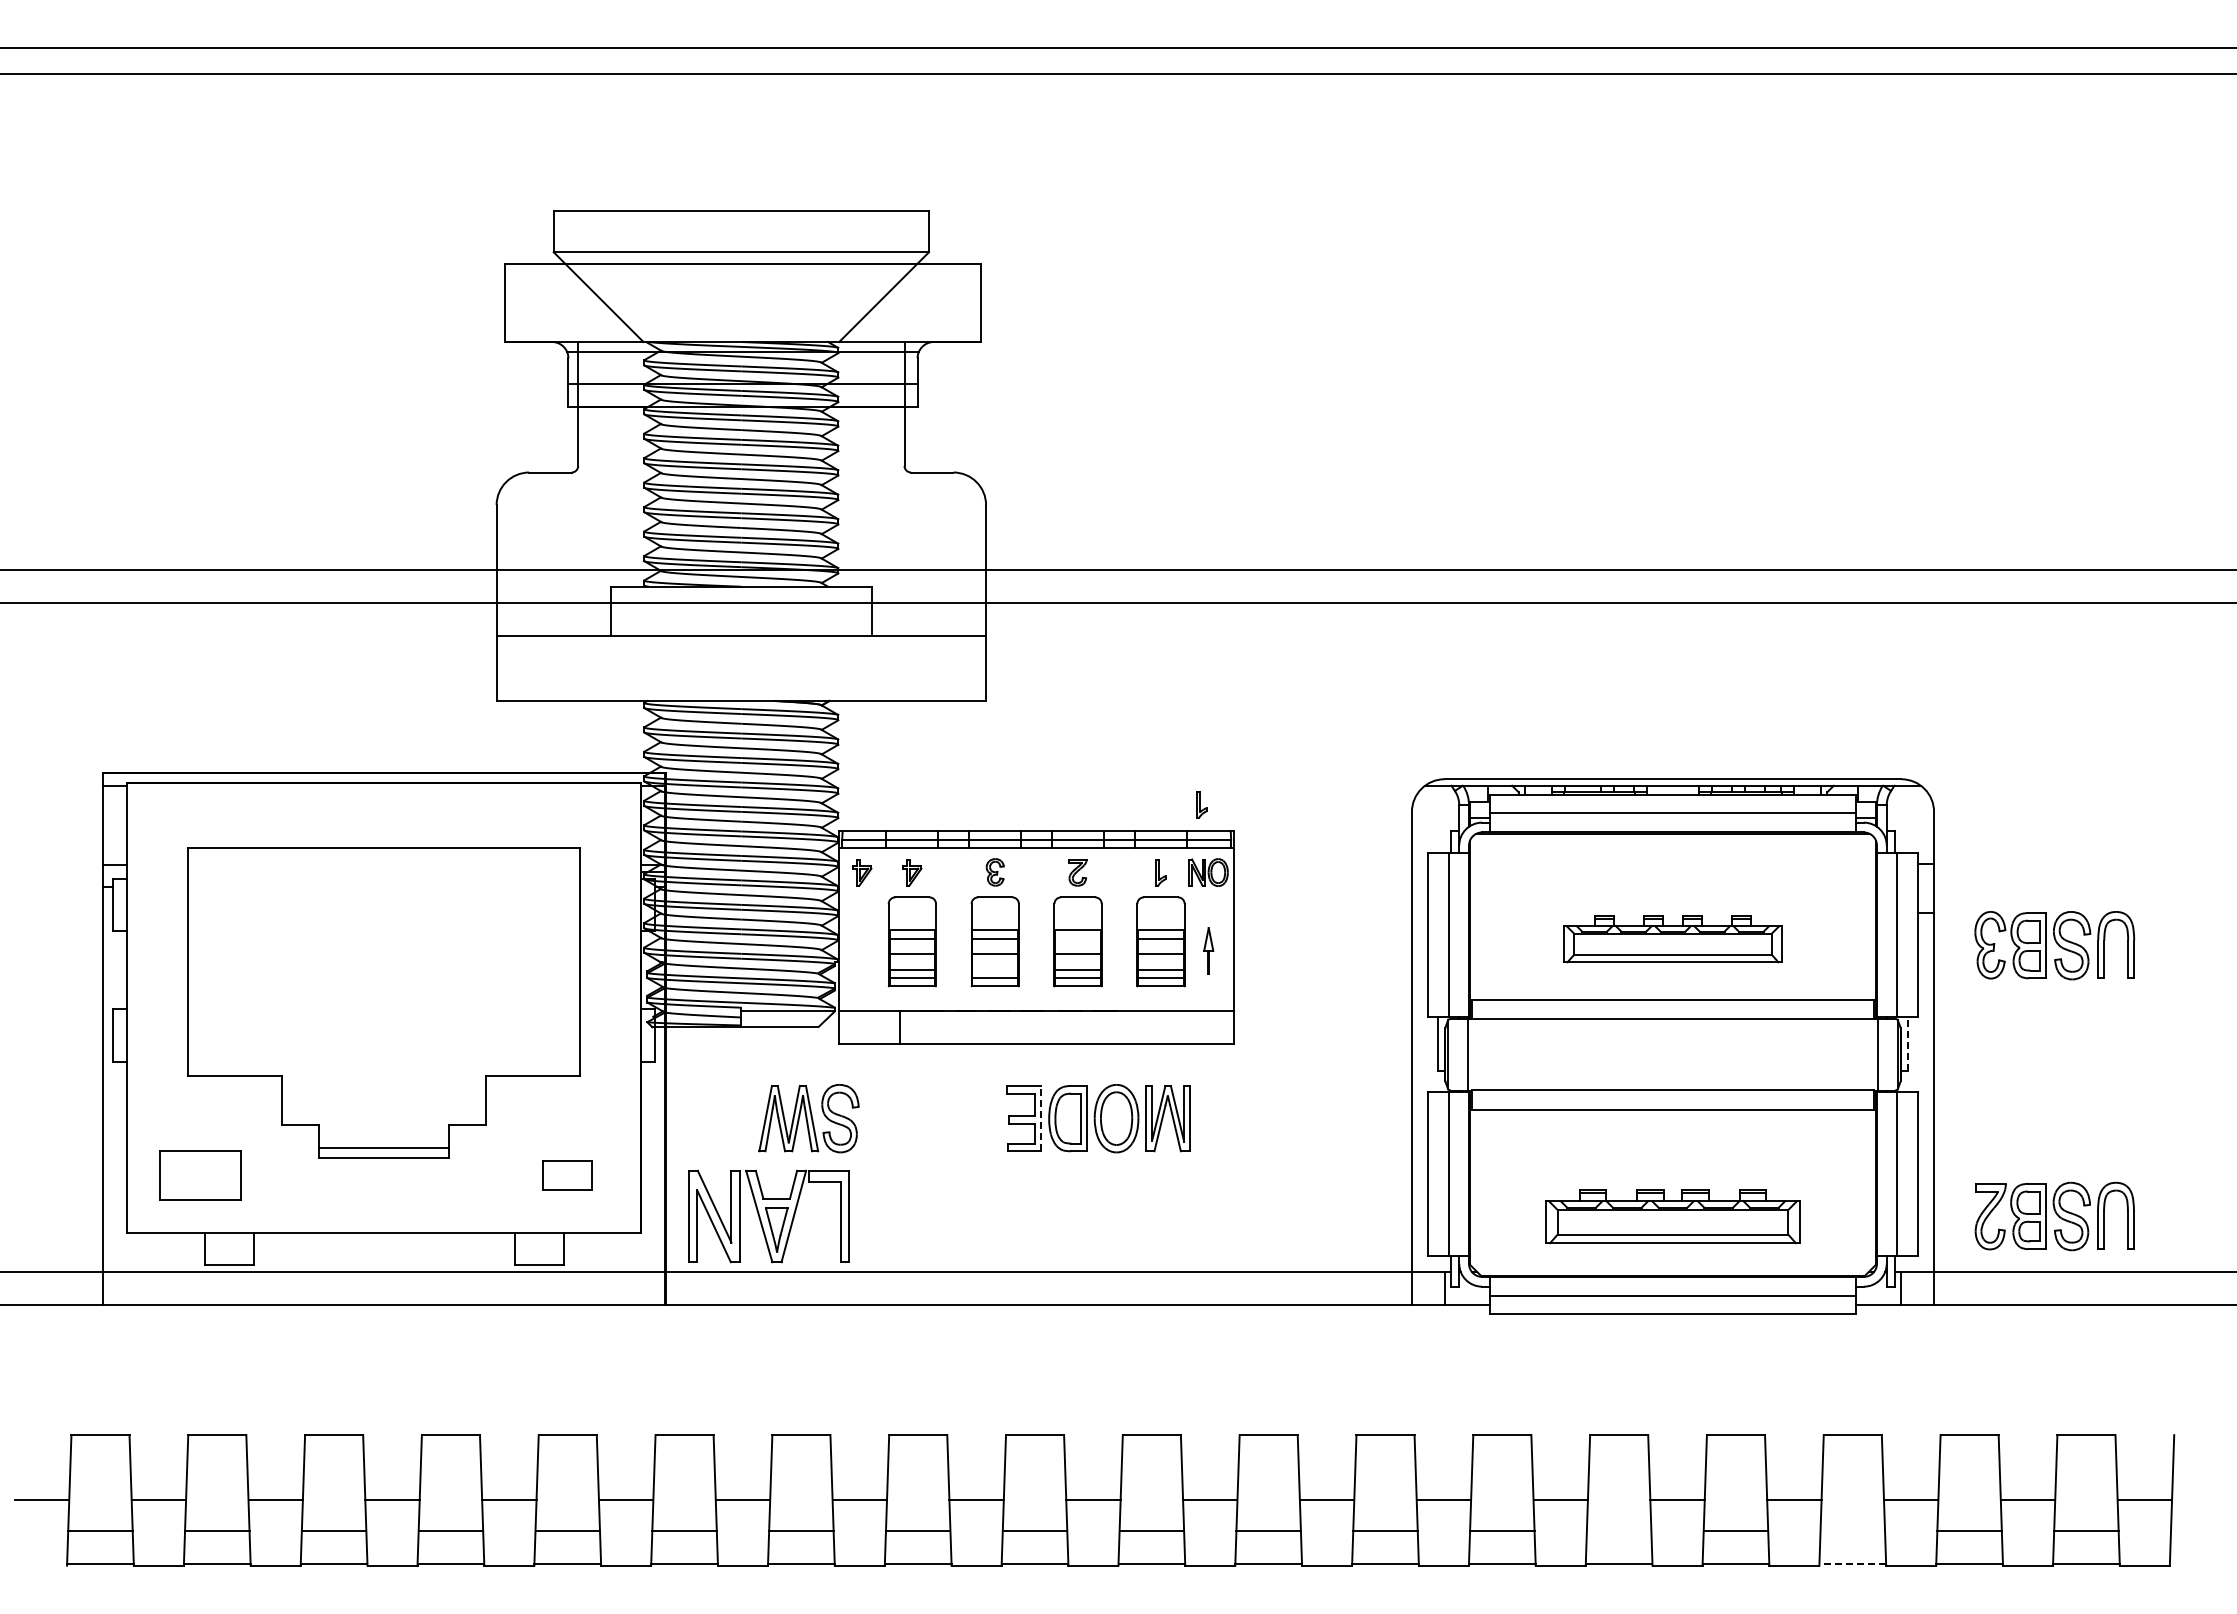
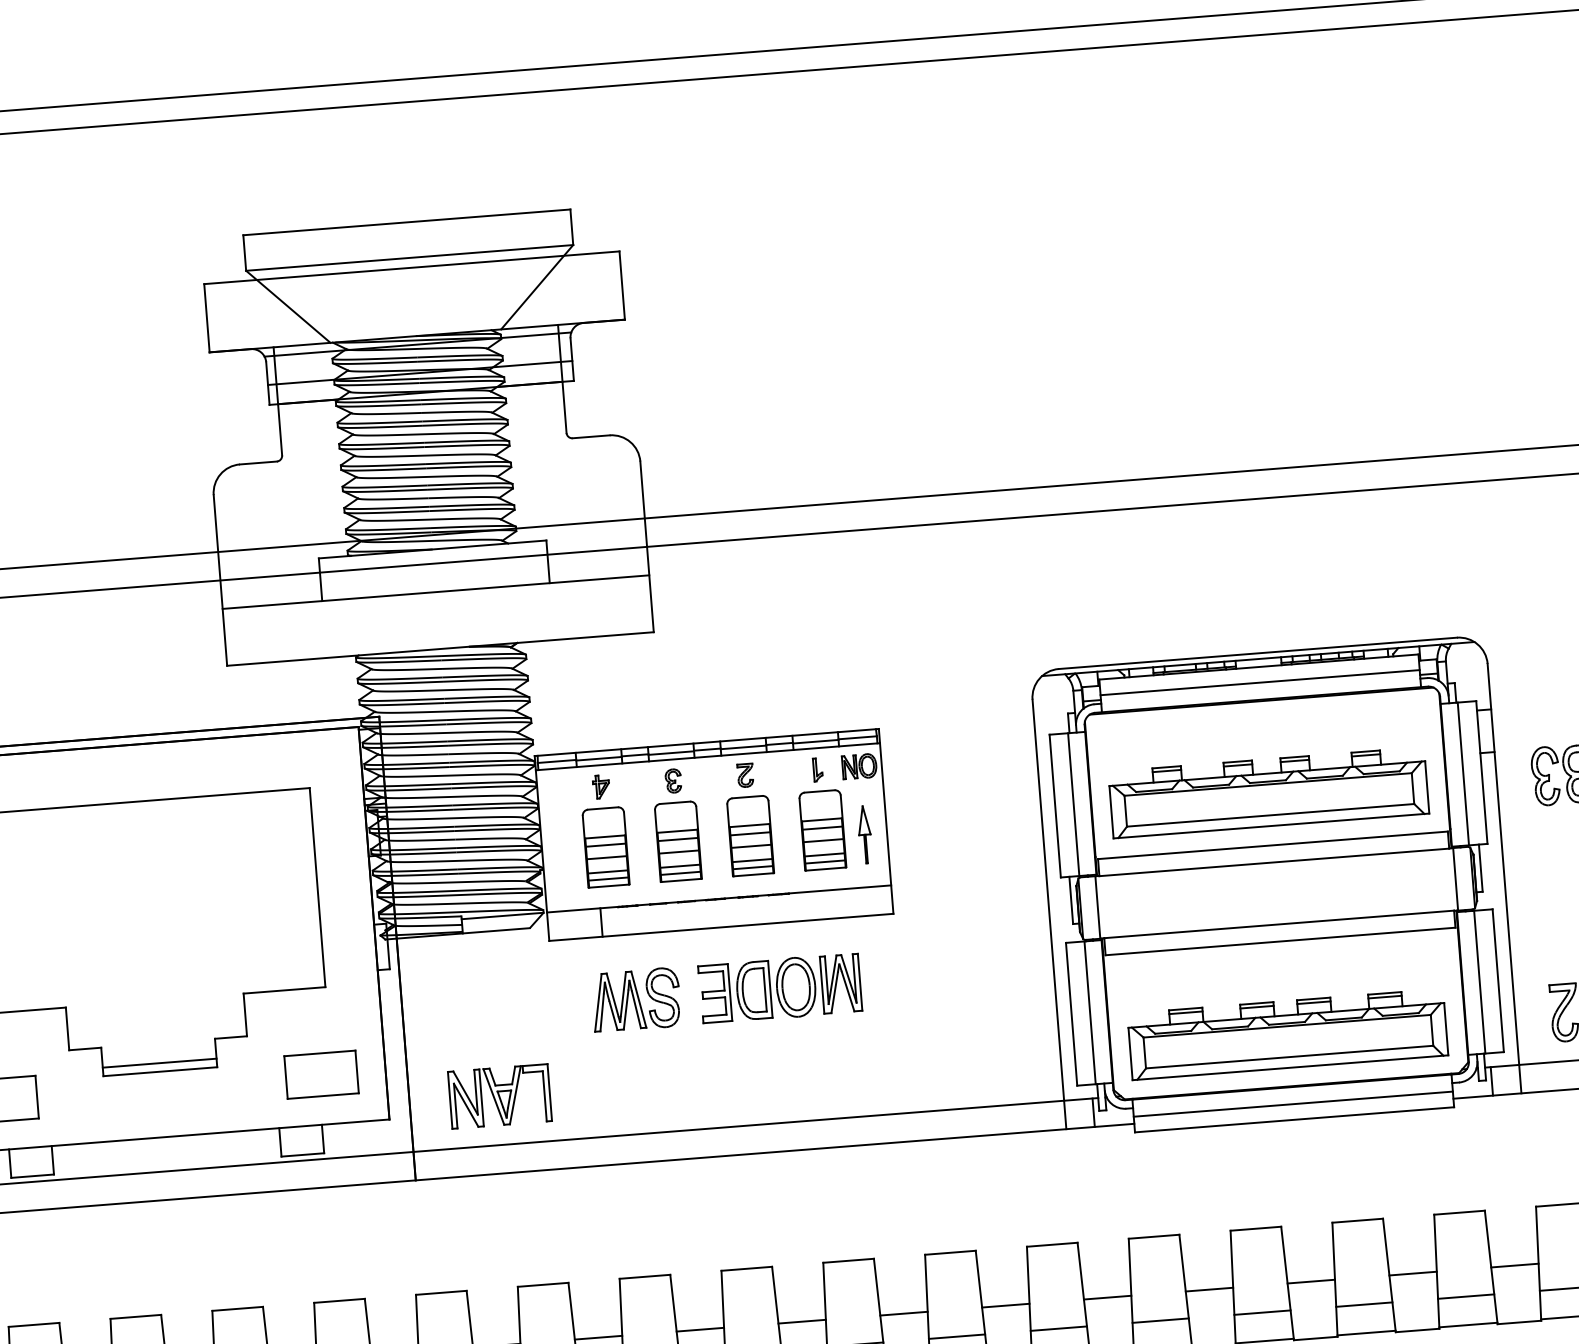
part: (1201, 804) -> (848, 707), removed
part: (862, 872) -> (557, 790), removed
line: (1077, 939) -> (749, 833), added
part: (1672, 939) -> (1268, 793), size x1.67
part: (1208, 950) -> (864, 834), size x1.43
line: (995, 970) -> (680, 866), added
line: (1907, 1043) -> (1480, 867), dashed -> solid
part: (808, 1118) -> (635, 999), moved
line: (1040, 1118) -> (729, 992), dashed -> solid
part: (567, 1175) -> (321, 1074), size x1.67
part: (768, 1216) -> (499, 1096), size x0.71
part: (1672, 1216) -> (1287, 1034), size x1.43
line: (1618, 1531) -> (1261, 1312), added
line: (1852, 1531) -> (1465, 1296), added
line: (1852, 1564) -> (1468, 1325), dashed -> solid

